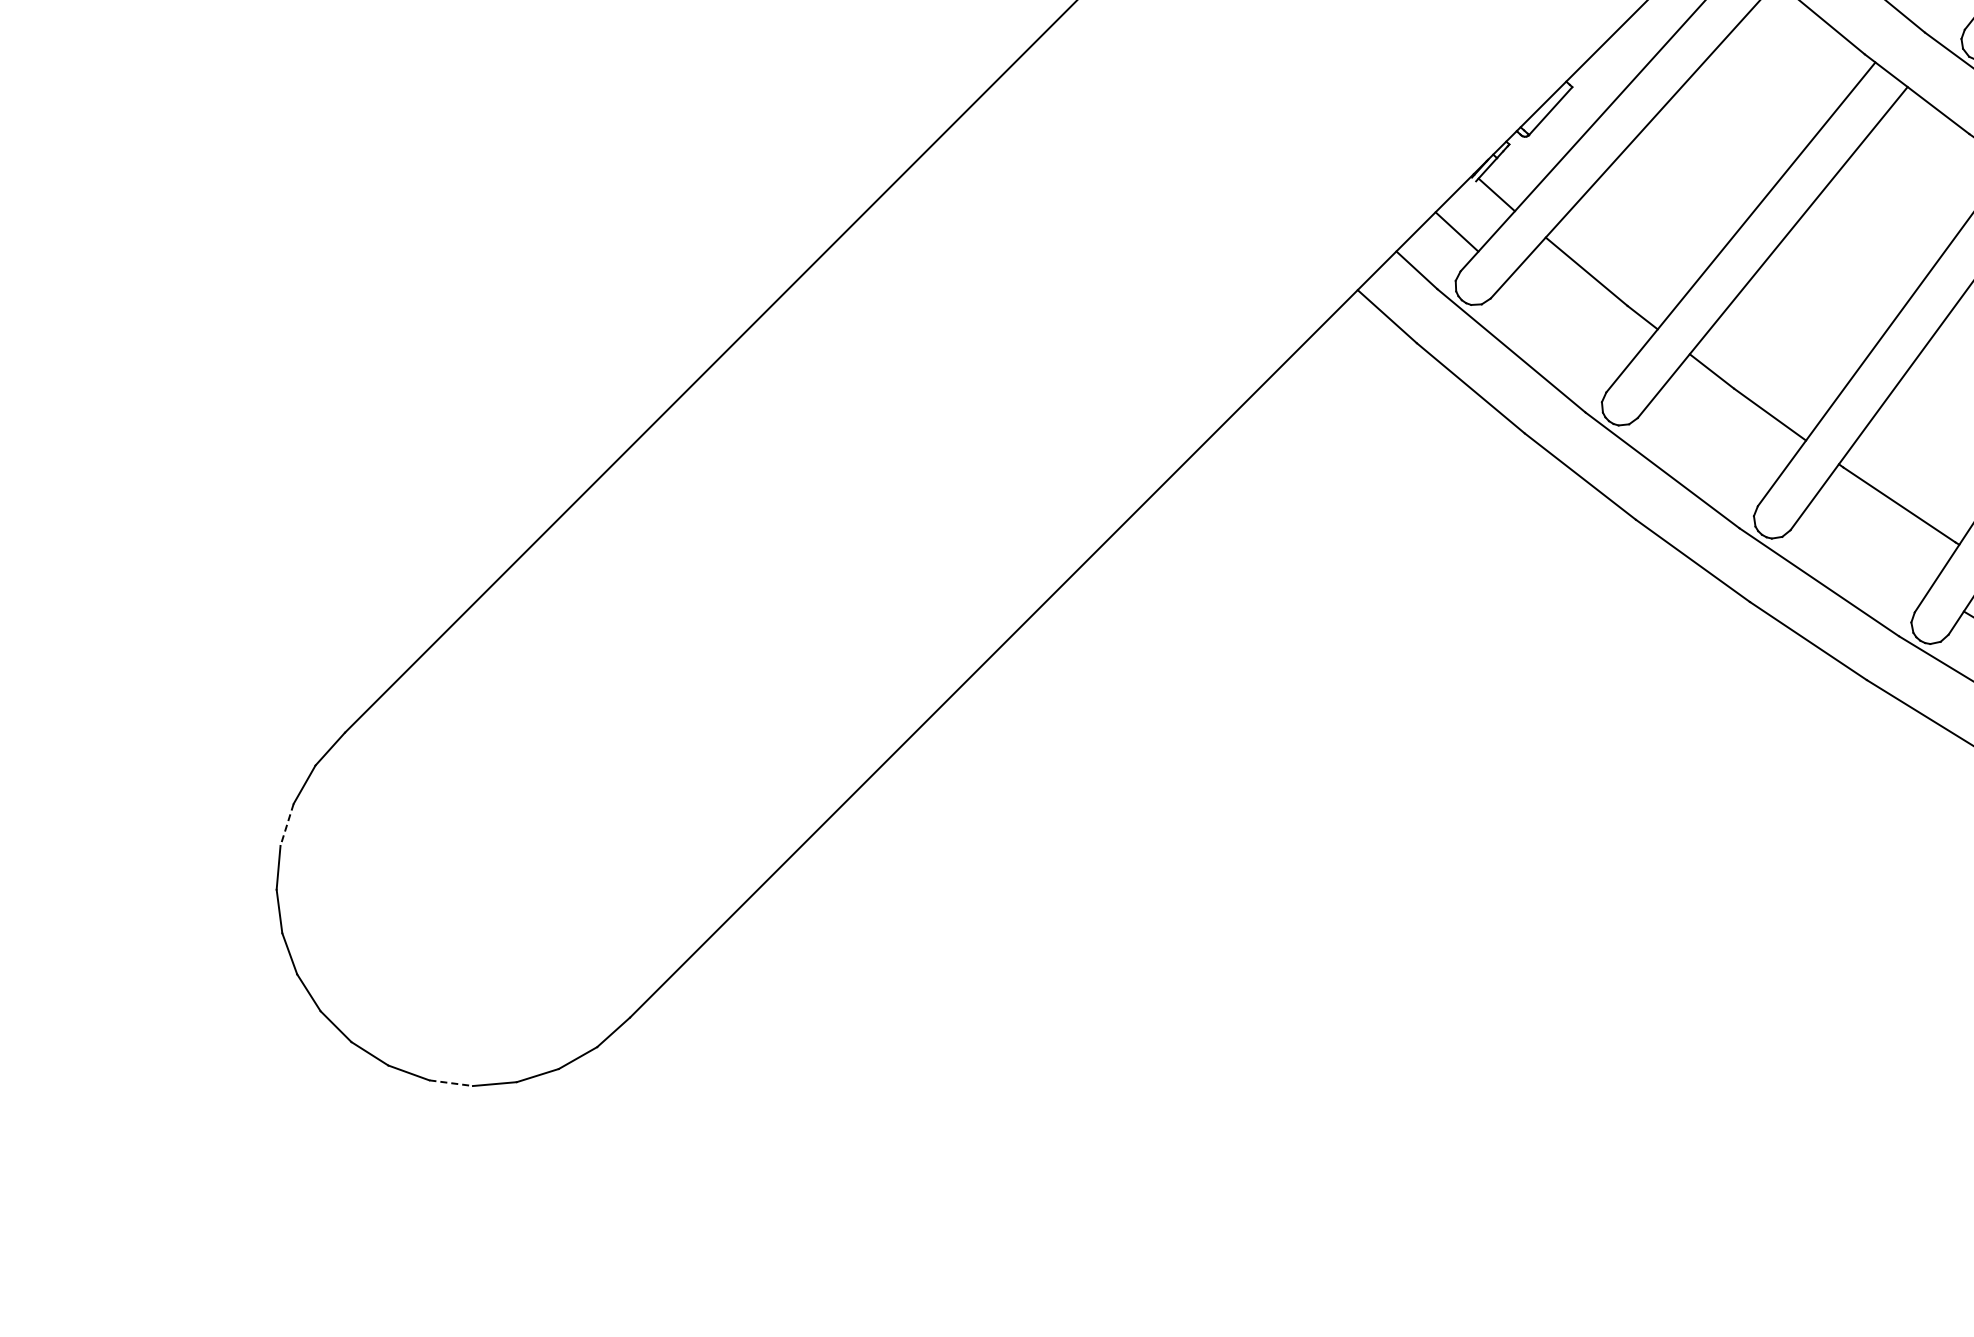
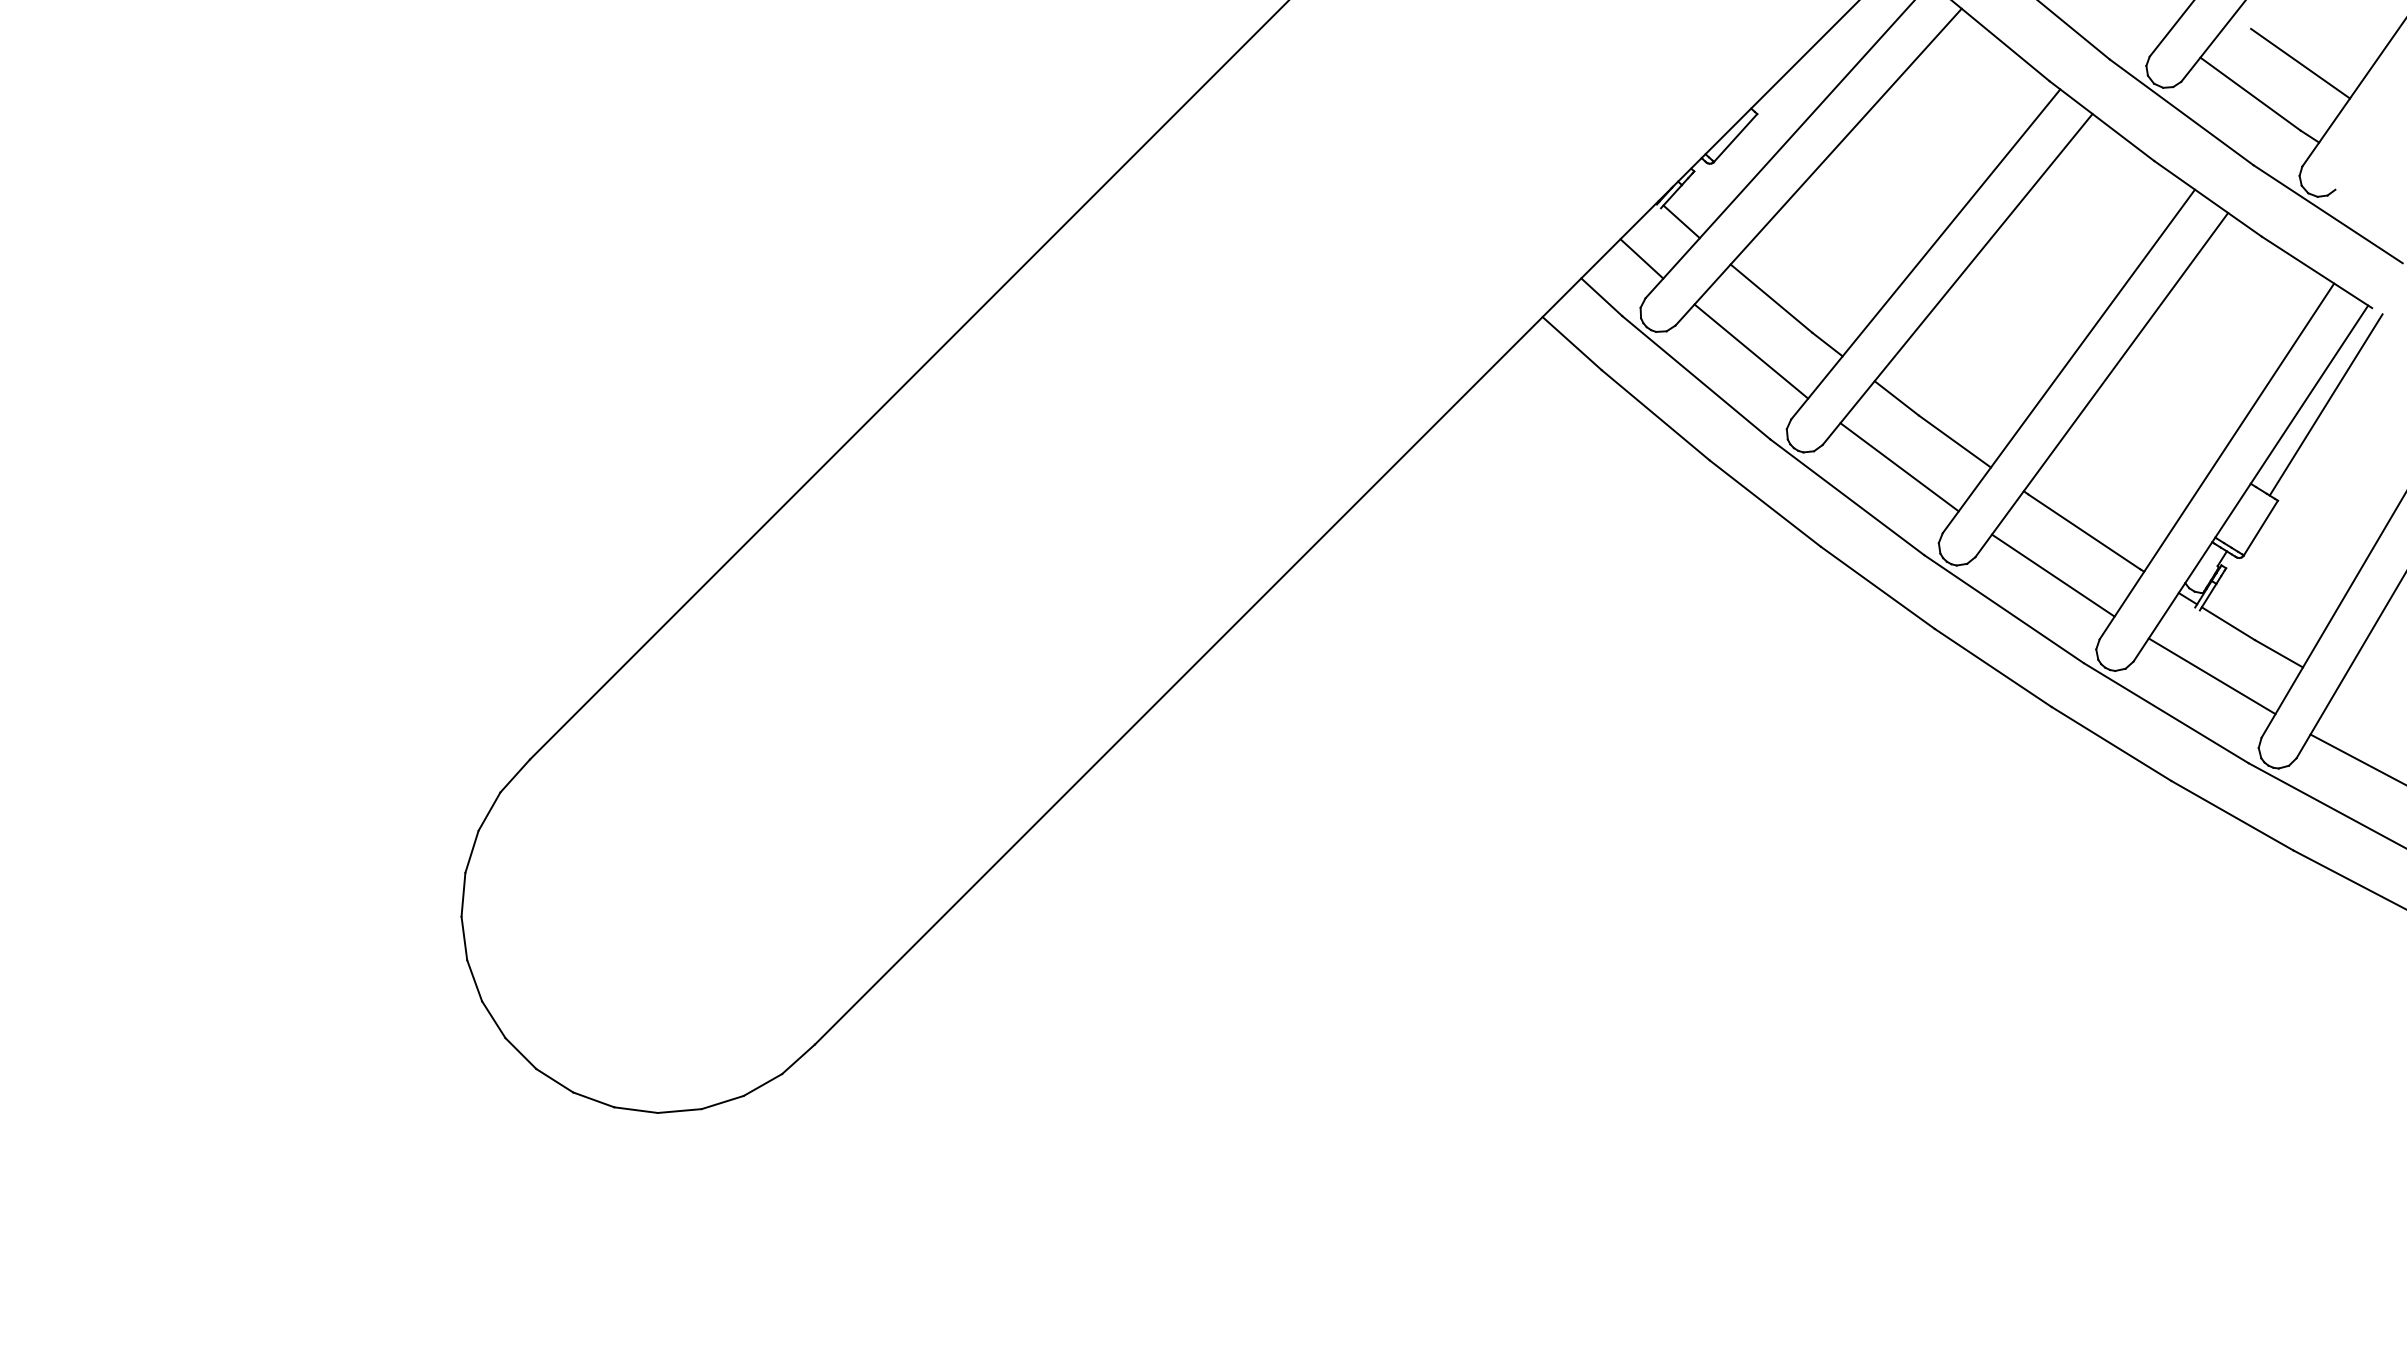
line: (1566, 324) -> (1751, 351), added
line: (1714, 440) -> (1899, 467), added
line: (1867, 548) -> (2052, 575), added
line: (286, 825) -> (471, 852), dashed -> solid
line: (451, 1083) -> (636, 1110), dashed -> solid

